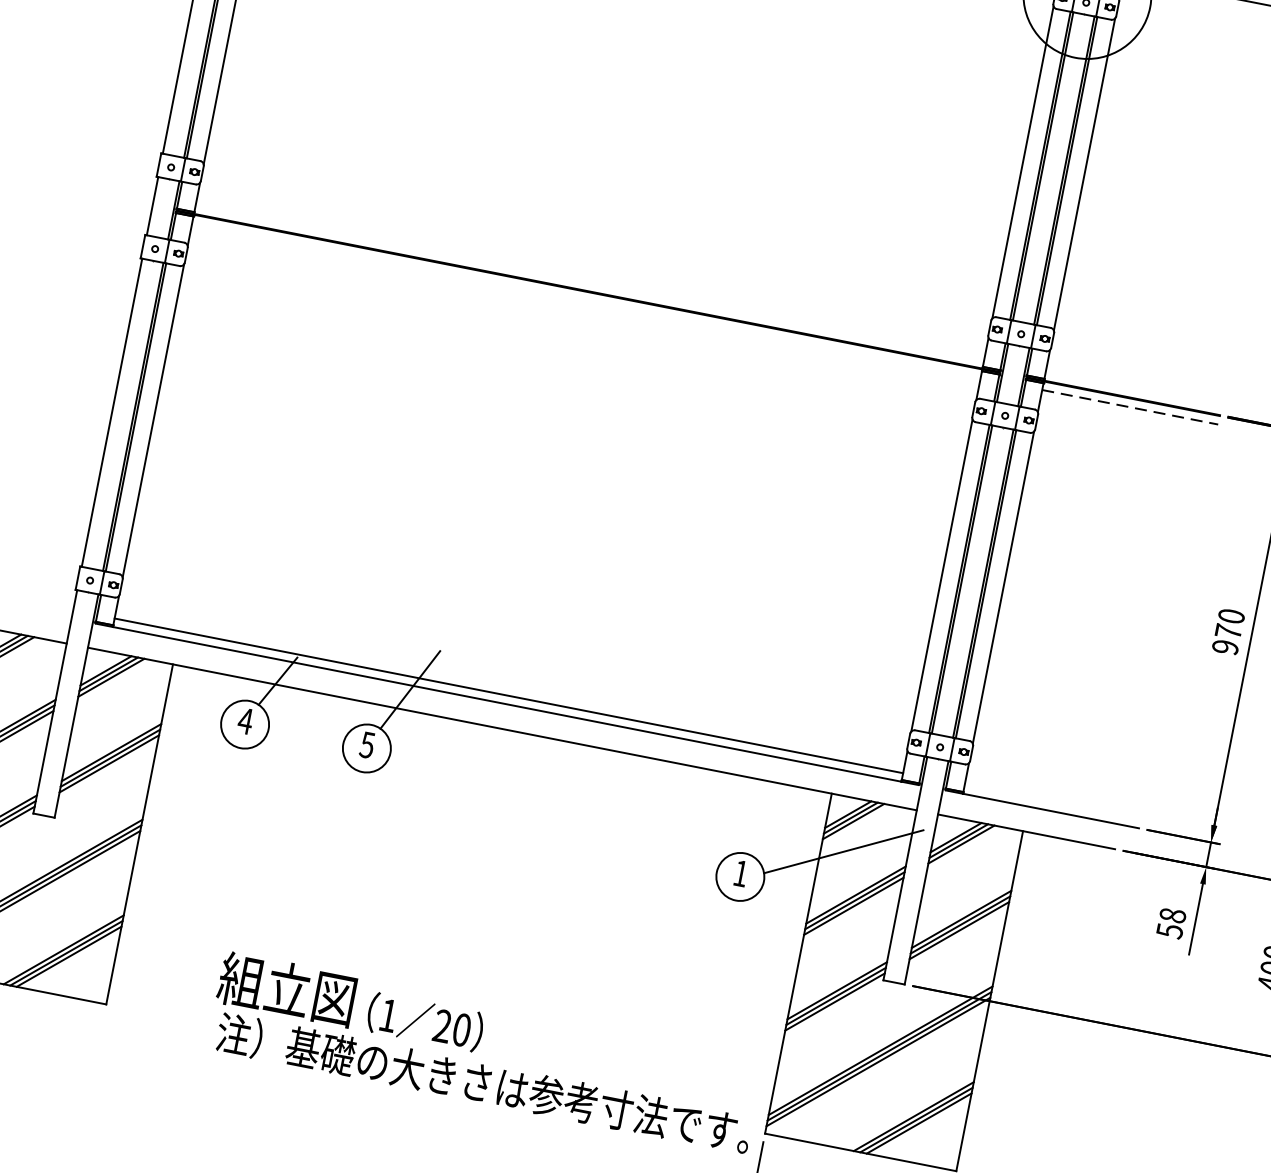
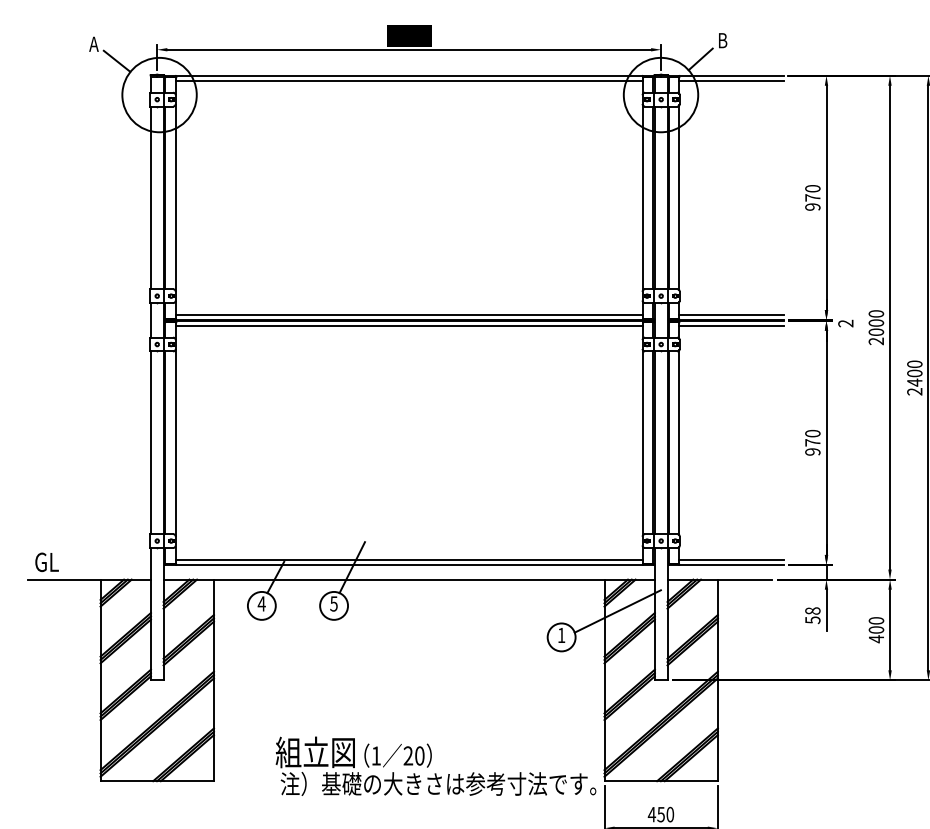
line: (588, 283) -> (408, 315), added
line: (585, 300) -> (408, 325), added
line: (1133, 390) -> (731, 315), added
line: (1131, 407) -> (732, 325), dashed -> solid
line: (1052, 801) -> (731, 559), added

